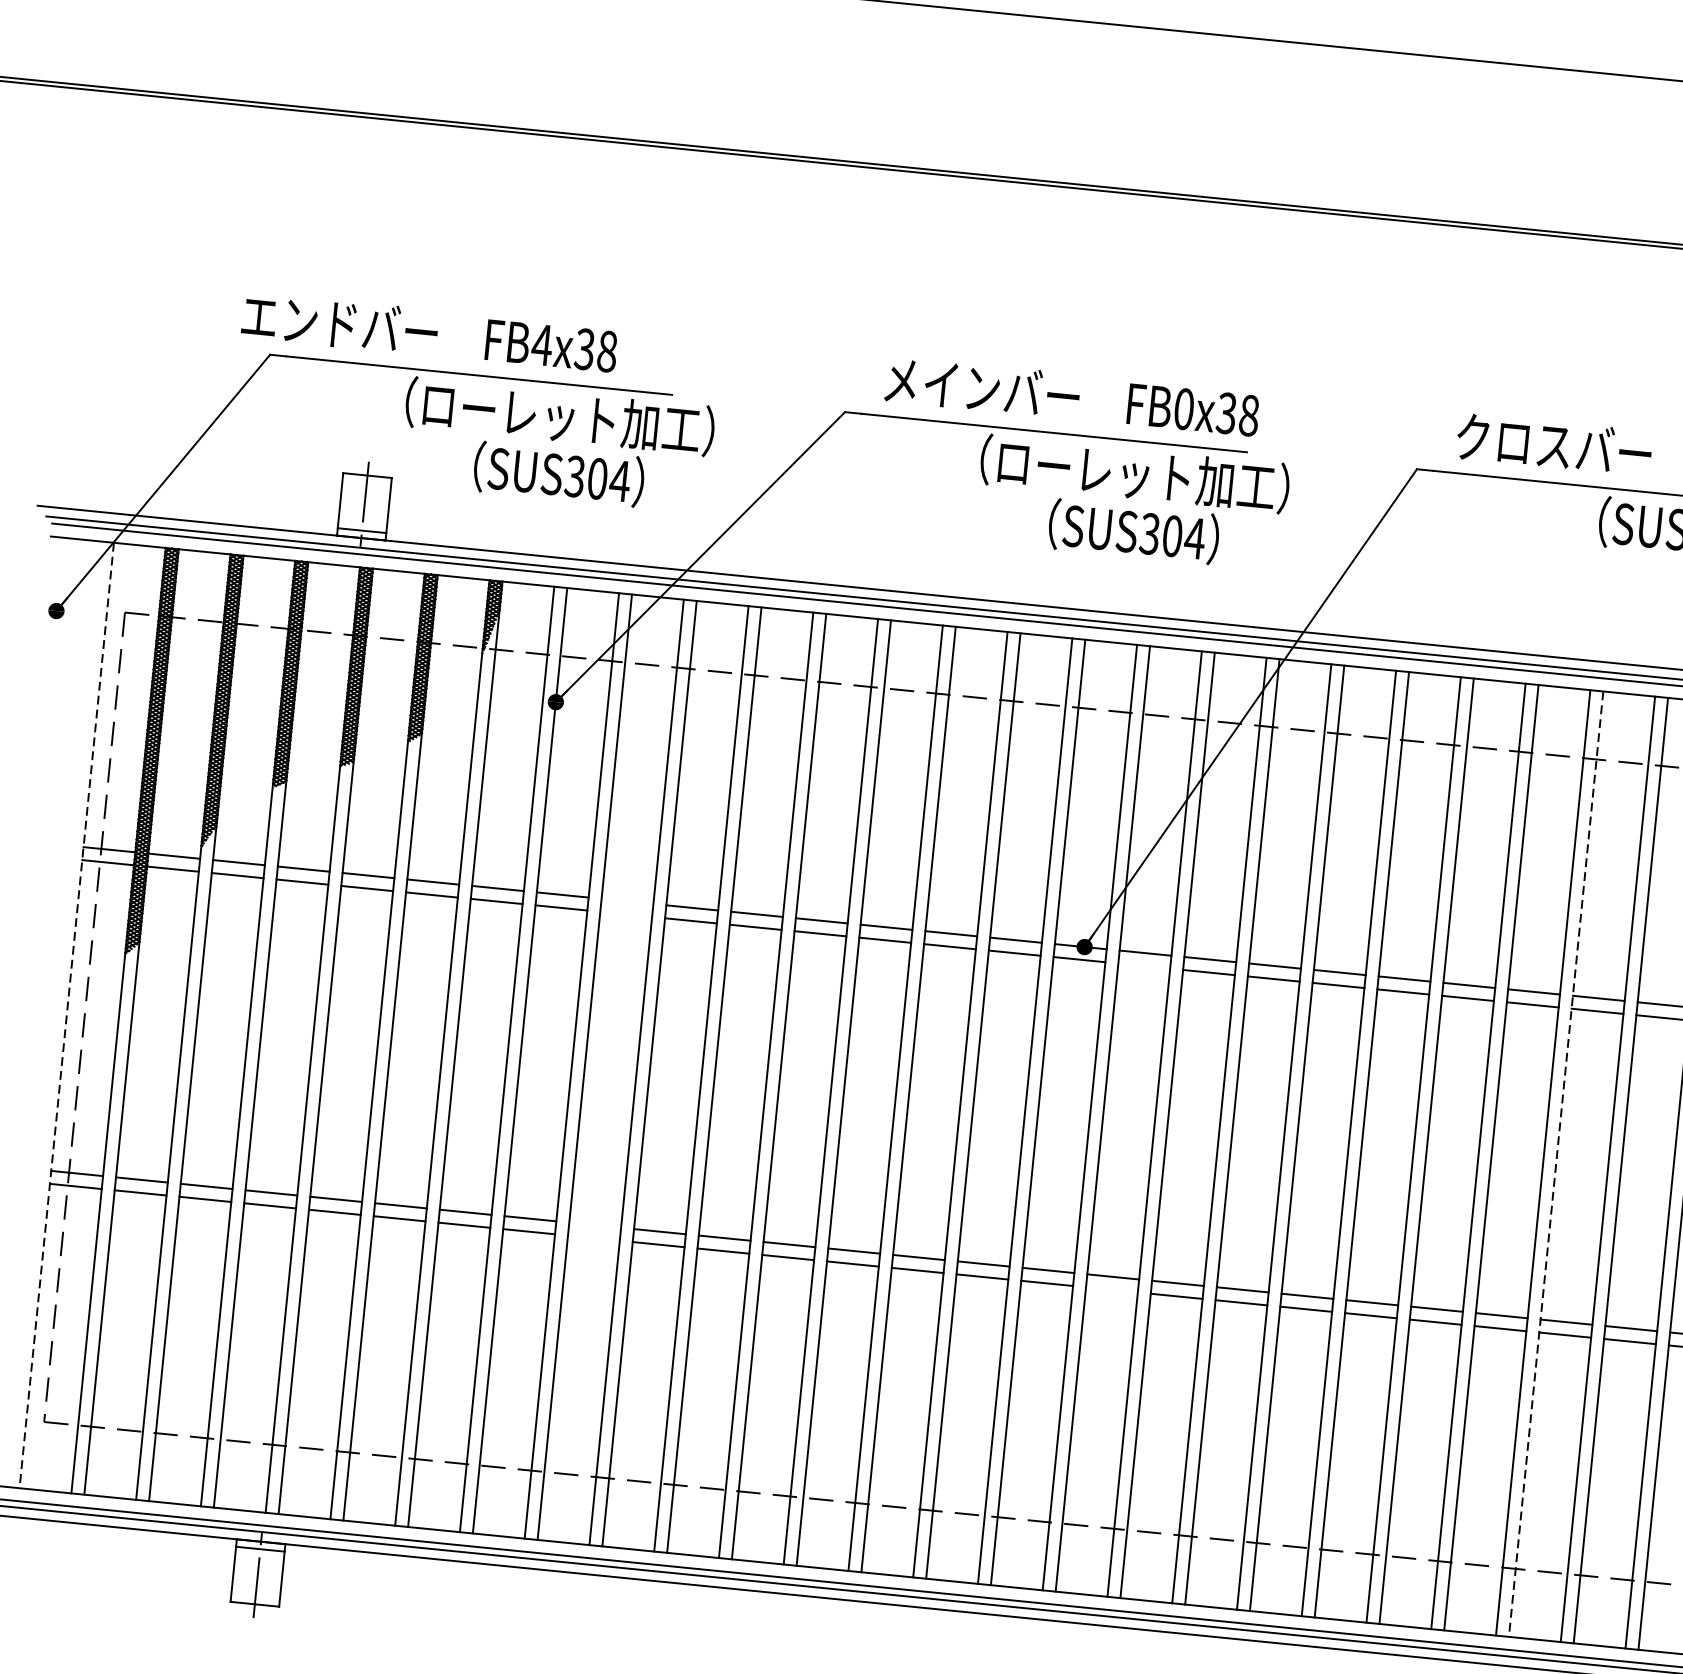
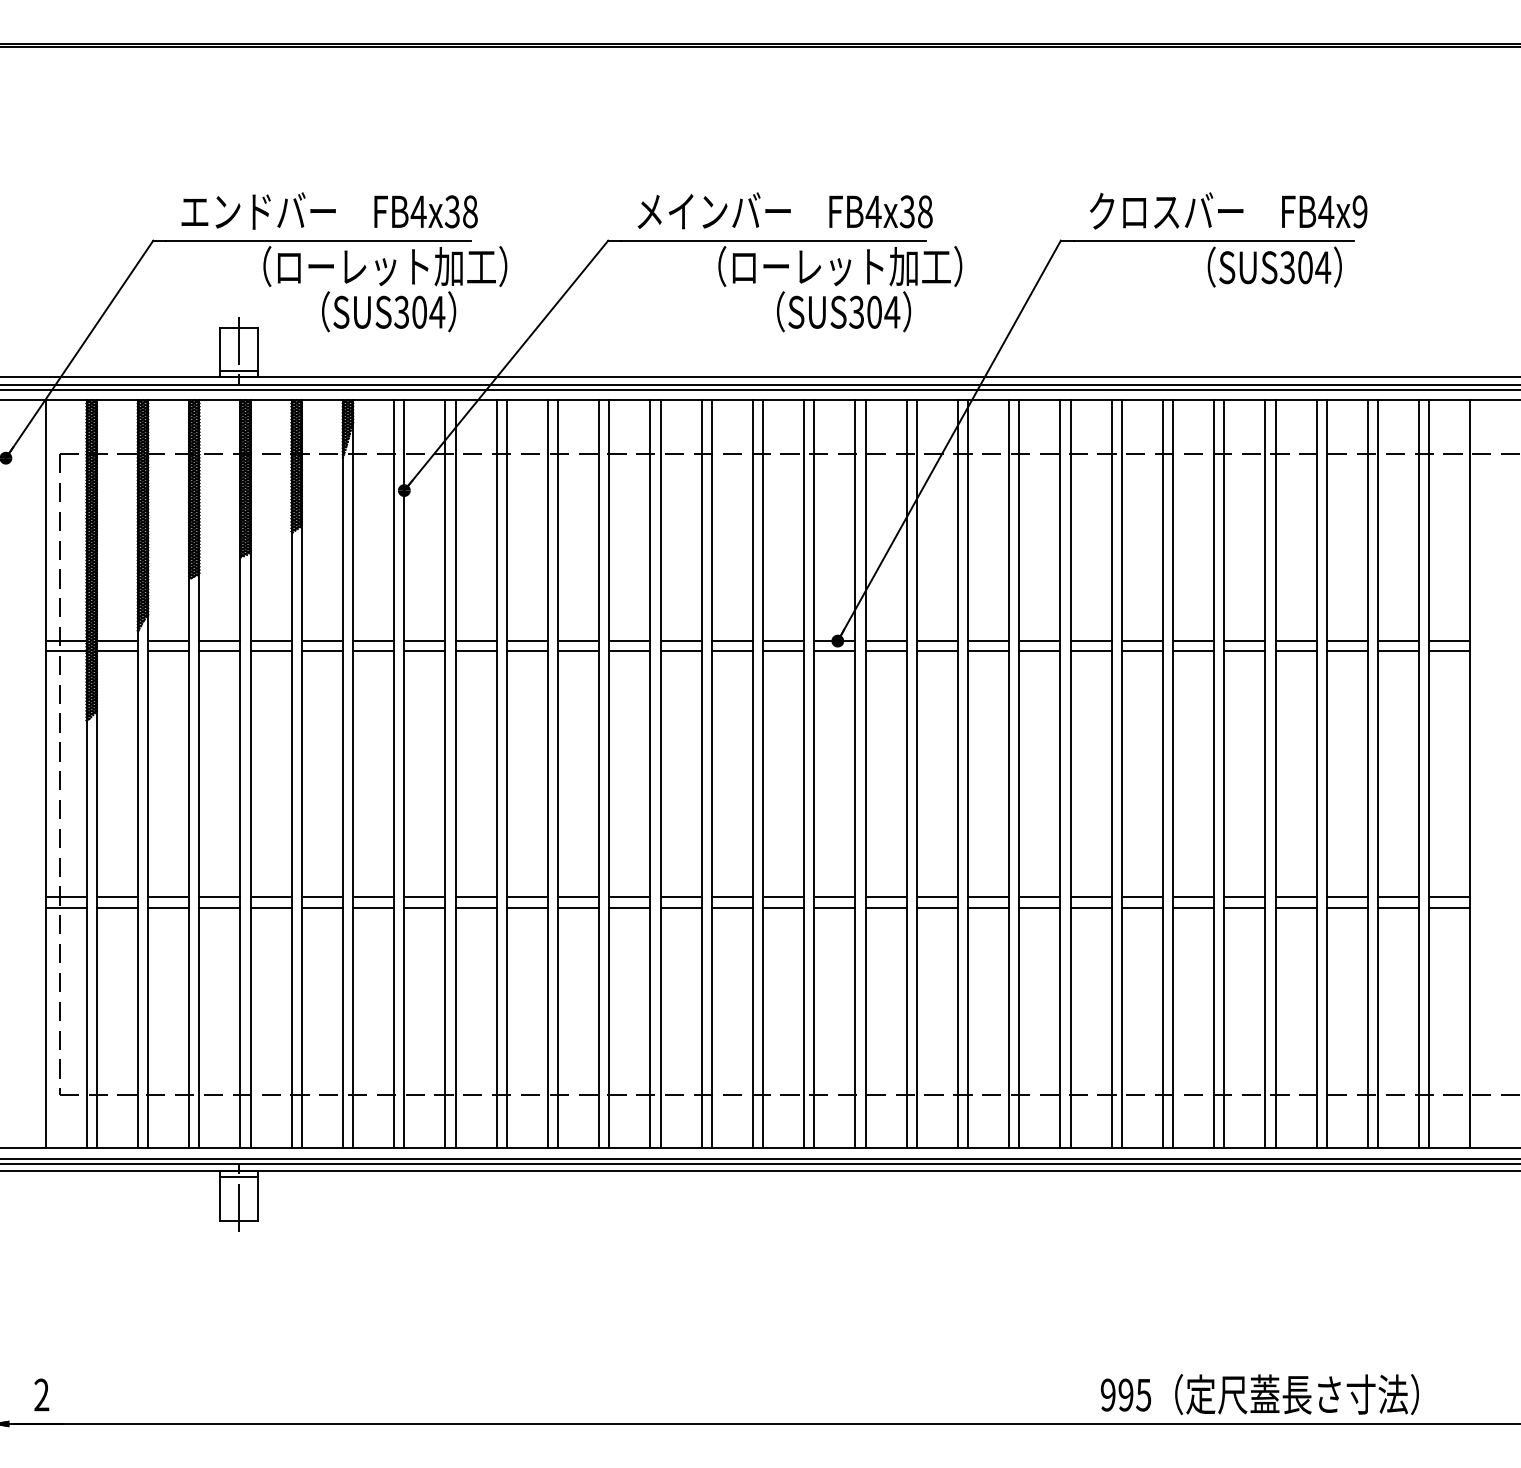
text: (429, 332) -> (329, 210), moved
text: (1183, 408) -> (873, 211), FB0x38 -> FB4x38
line: (626, 901) -> (475, 641), added
line: (625, 914) -> (475, 651), added
line: (1143, 966) -> (885, 651), added
line: (66, 1015) -> (45, 774), dashed -> solid
line: (1556, 1164) -> (1224, 774), dashed -> solid
line: (594, 1225) -> (475, 897), added
line: (593, 1237) -> (475, 907), added
line: (1111, 1289) -> (885, 907), added

